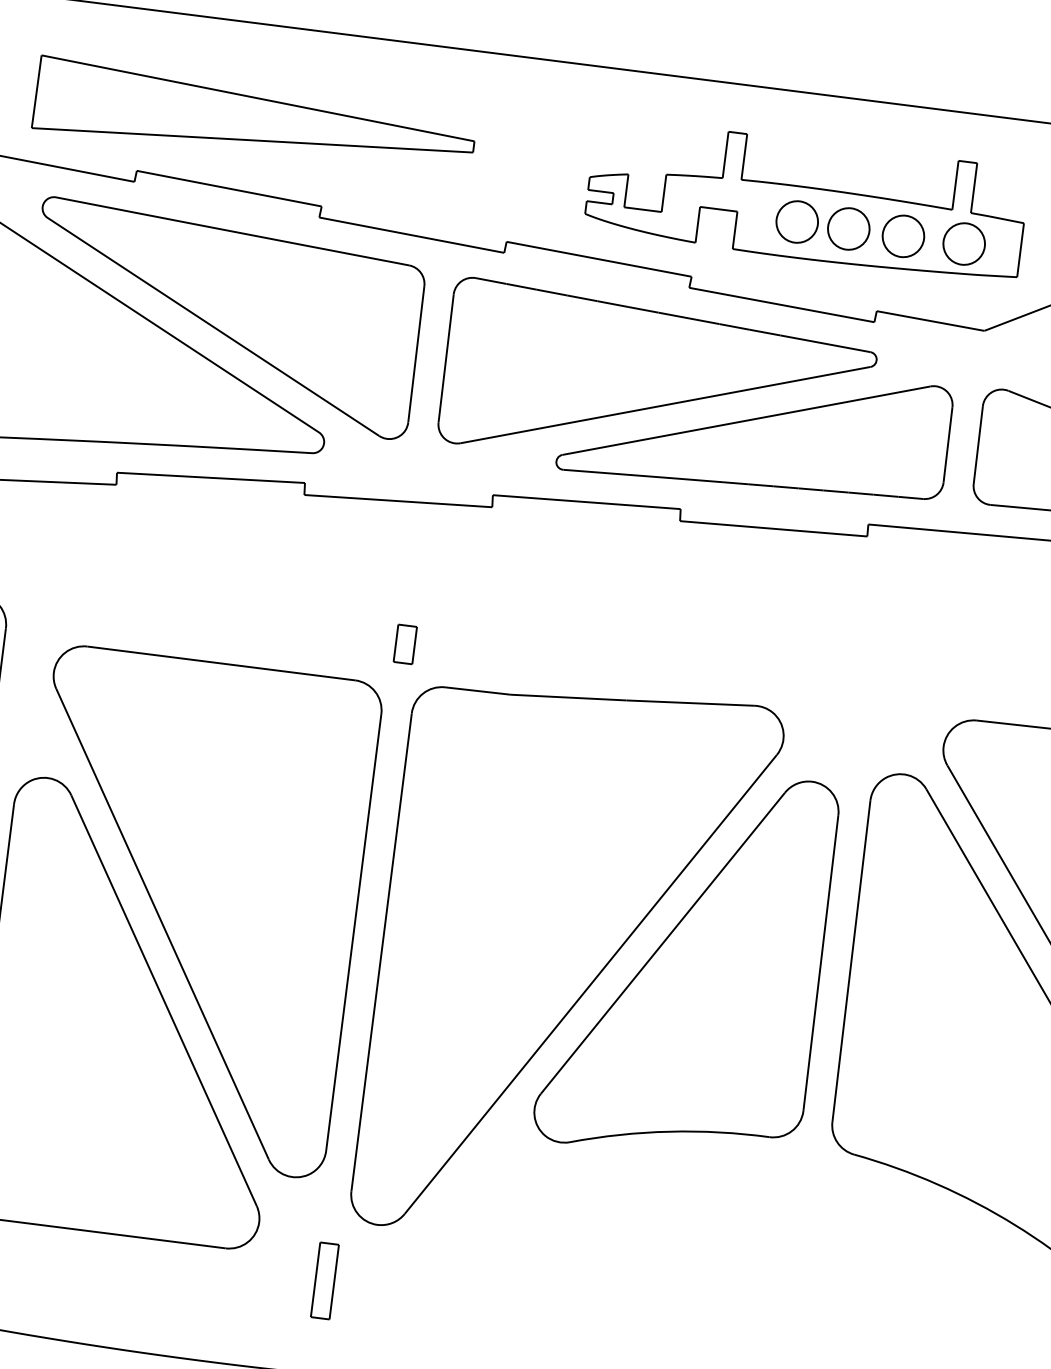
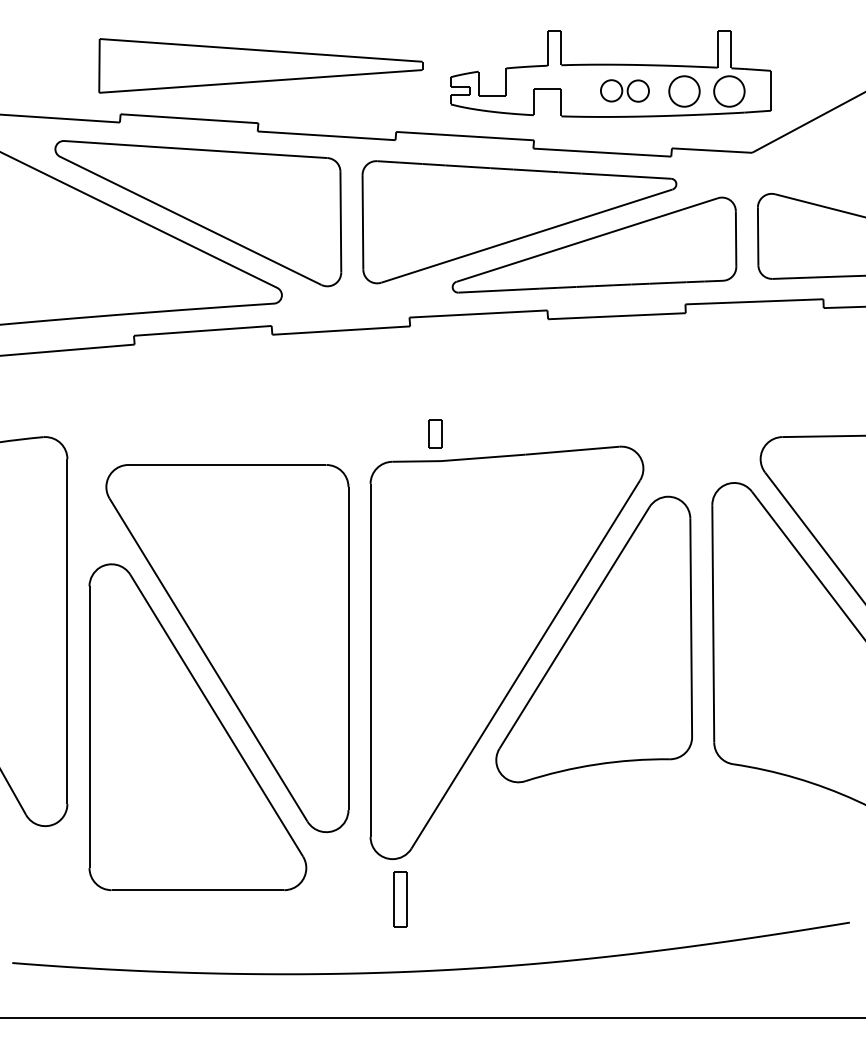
part: (254, 118) -> (260, 65), moved
part: (822, 224) -> (624, 90), size x0.7
part: (405, 643) -> (435, 433), moved
part: (324, 1280) -> (400, 899), moved

